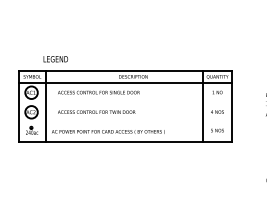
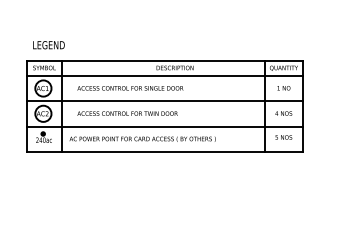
text: (55, 59) -> (48, 45), moved
line: (125, 102) -> (164, 101), added
line: (125, 122) -> (164, 126), added

